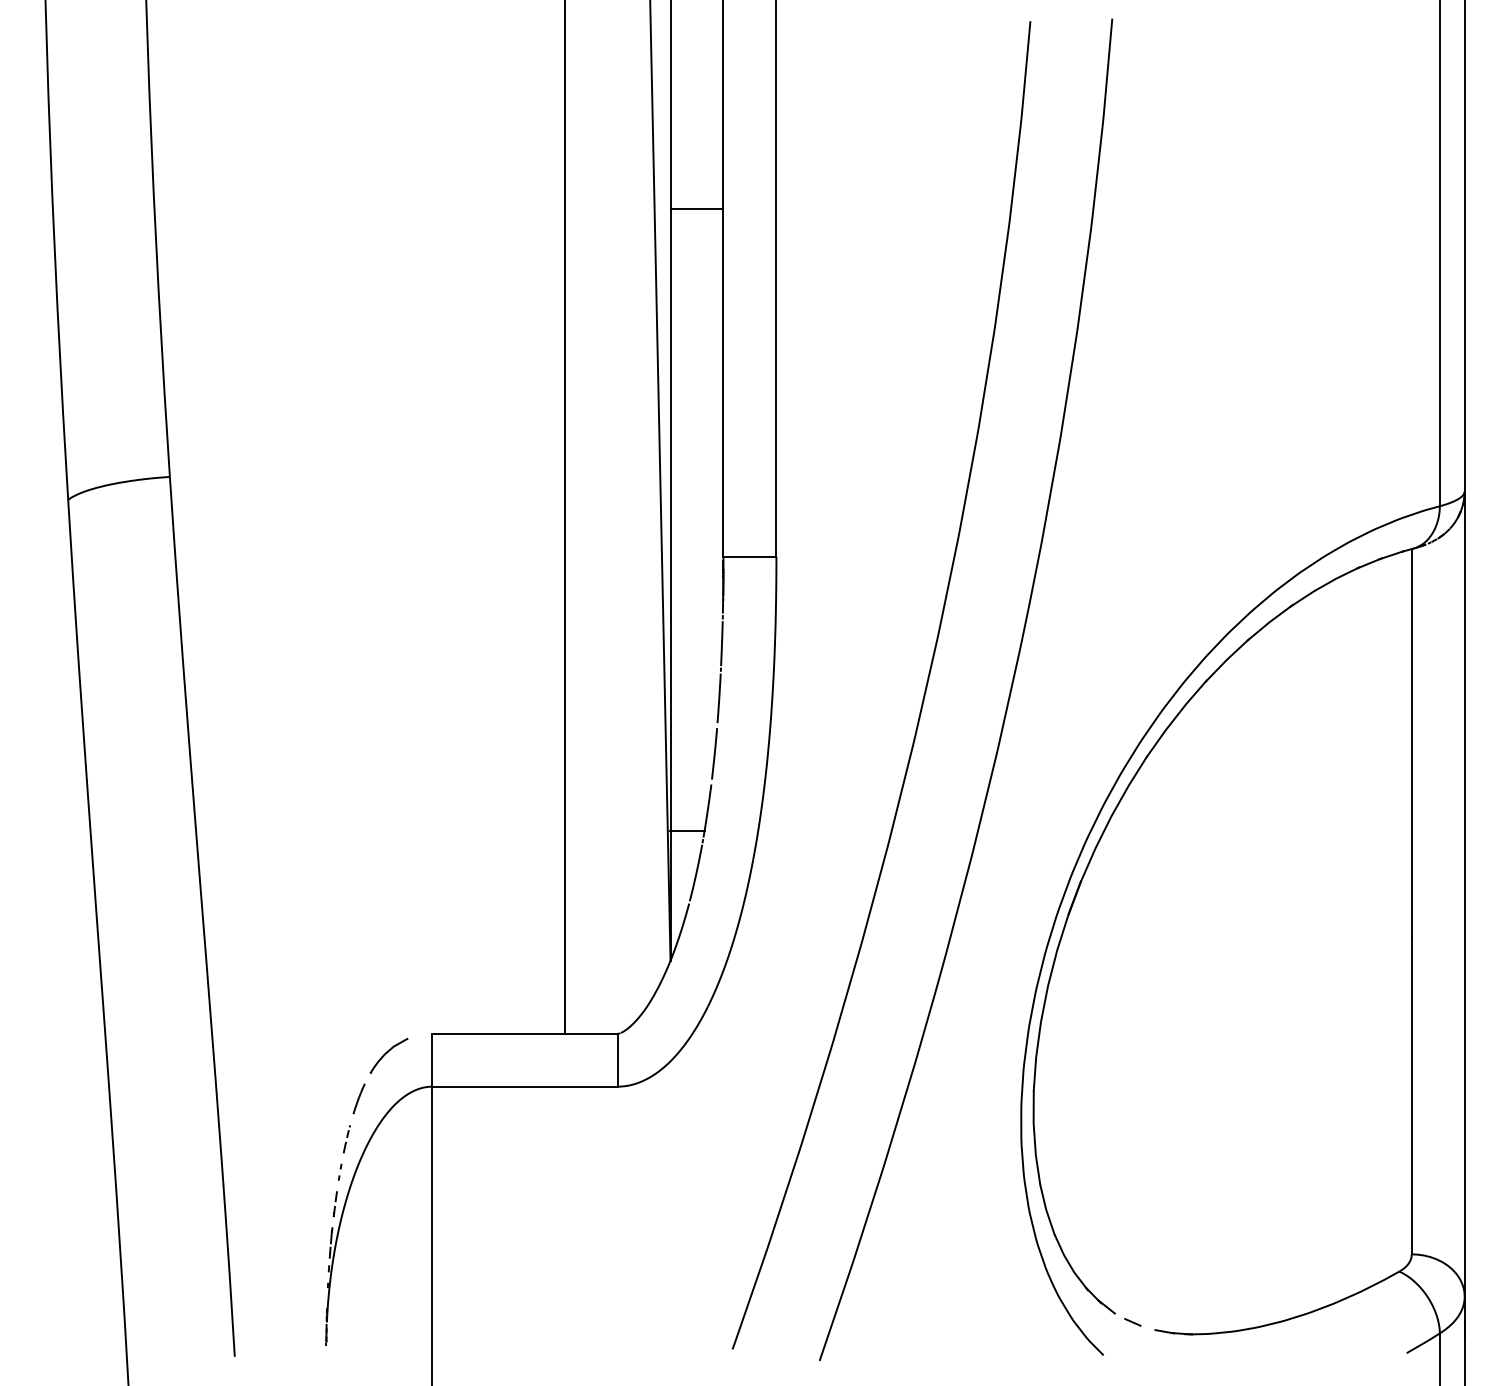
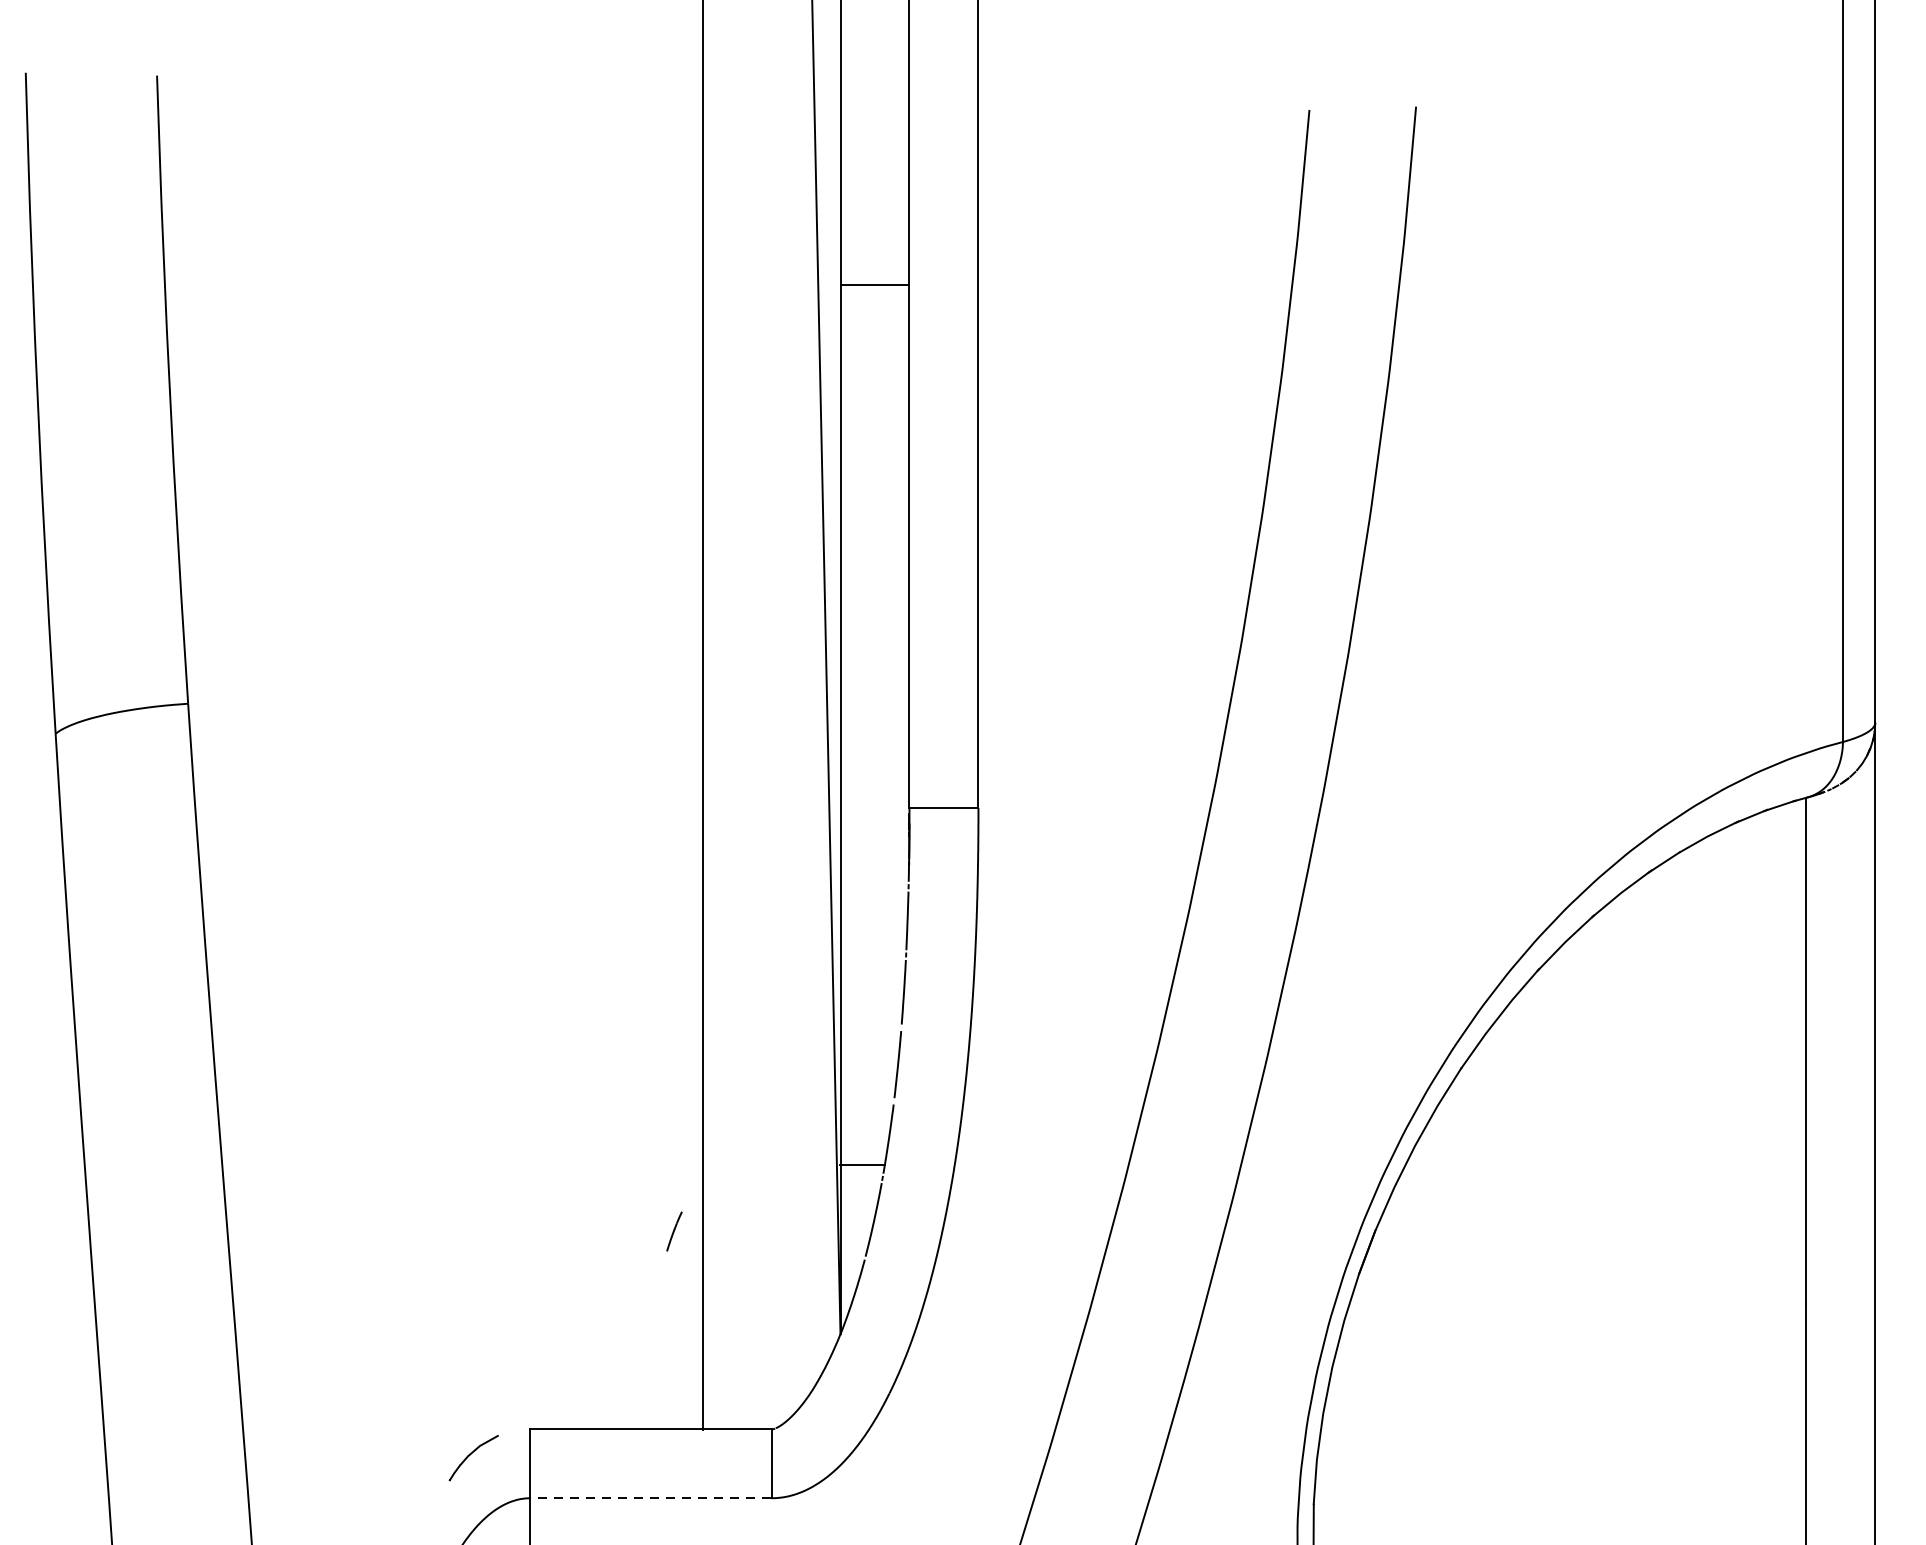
line: (696, 208) -> (874, 284), moved
line: (524, 1086) -> (650, 1498), solid -> dashed
line: (358, 1098) -> (673, 1230), moved

